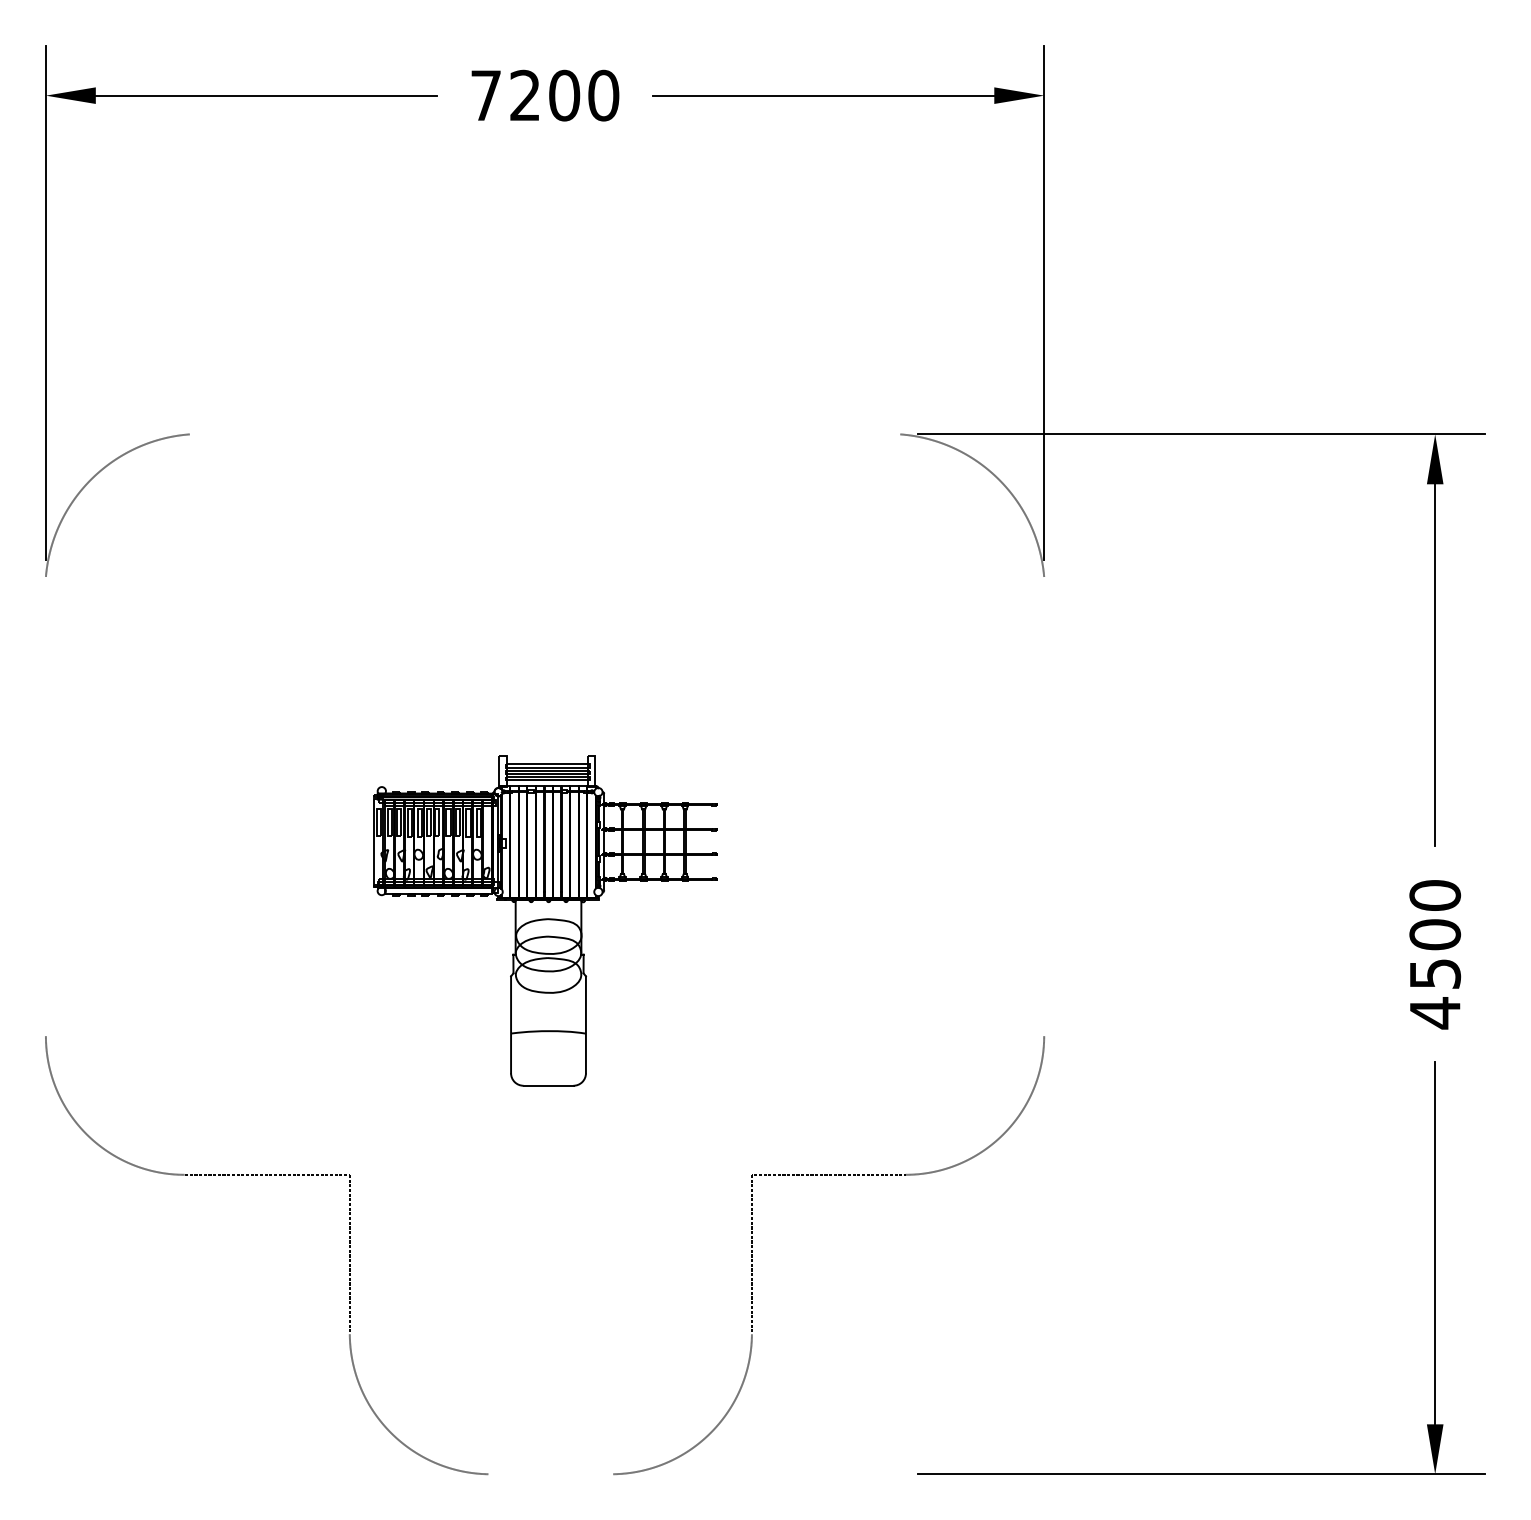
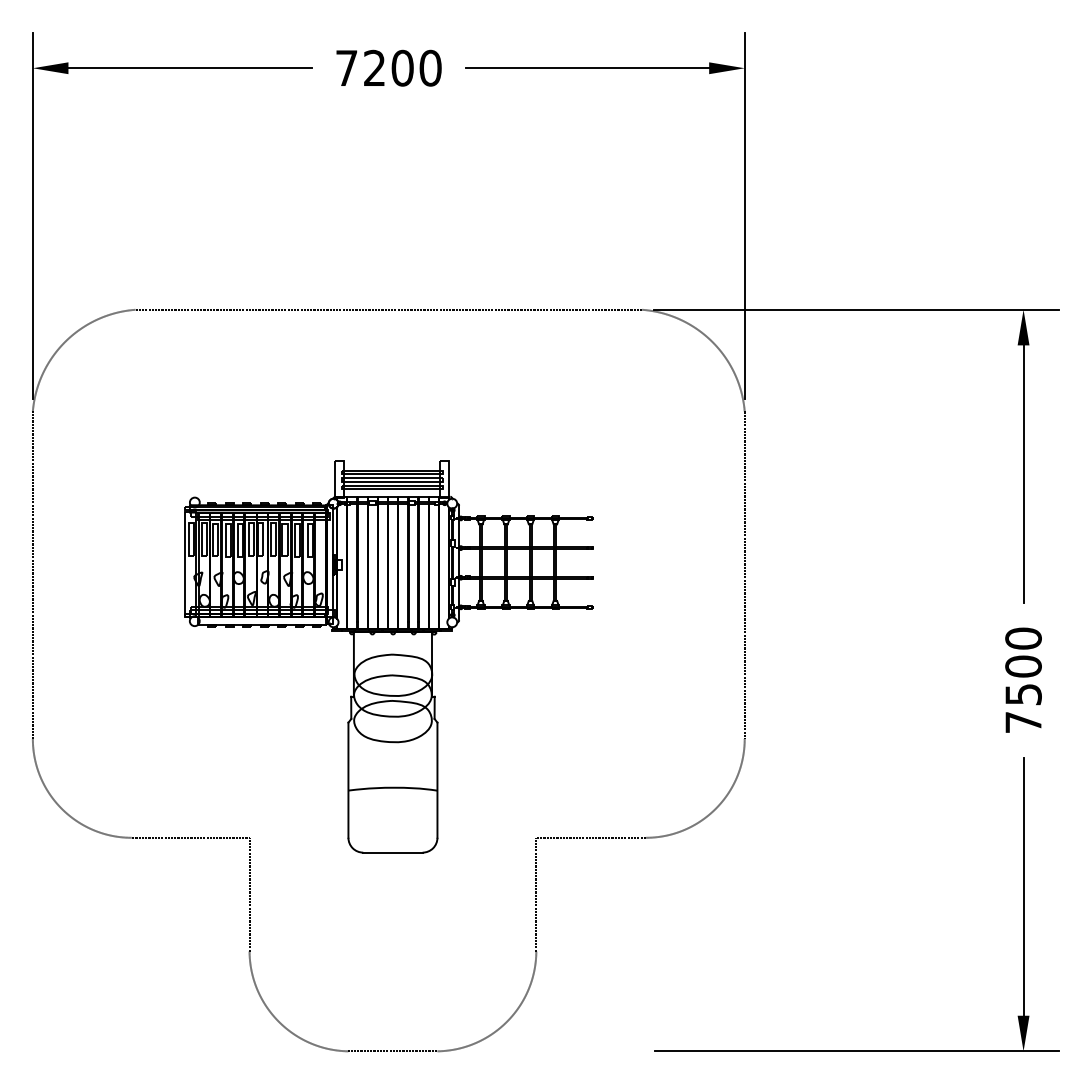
line: (544, 434) -> (388, 309), added
line: (45, 806) -> (32, 575), added
line: (1044, 806) -> (744, 575), added
part: (544, 920) -> (388, 656), size x1.67
text: (1435, 1013) -> (1023, 722), 4500 -> 7500
line: (550, 1474) -> (392, 1051), added

